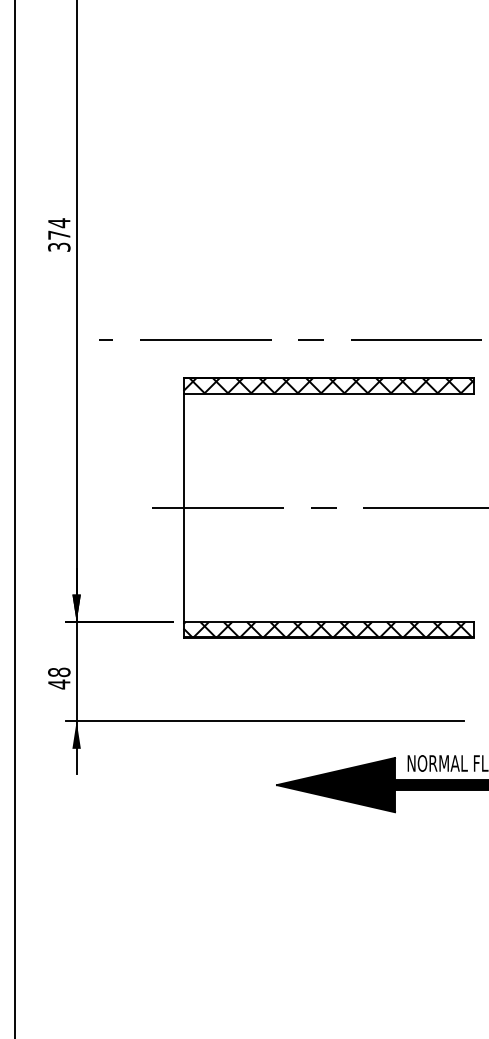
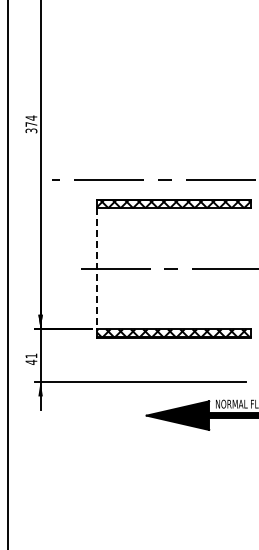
line: (184, 509) -> (97, 269), solid -> dashed
text: (59, 671) -> (31, 355), 48 -> 41

